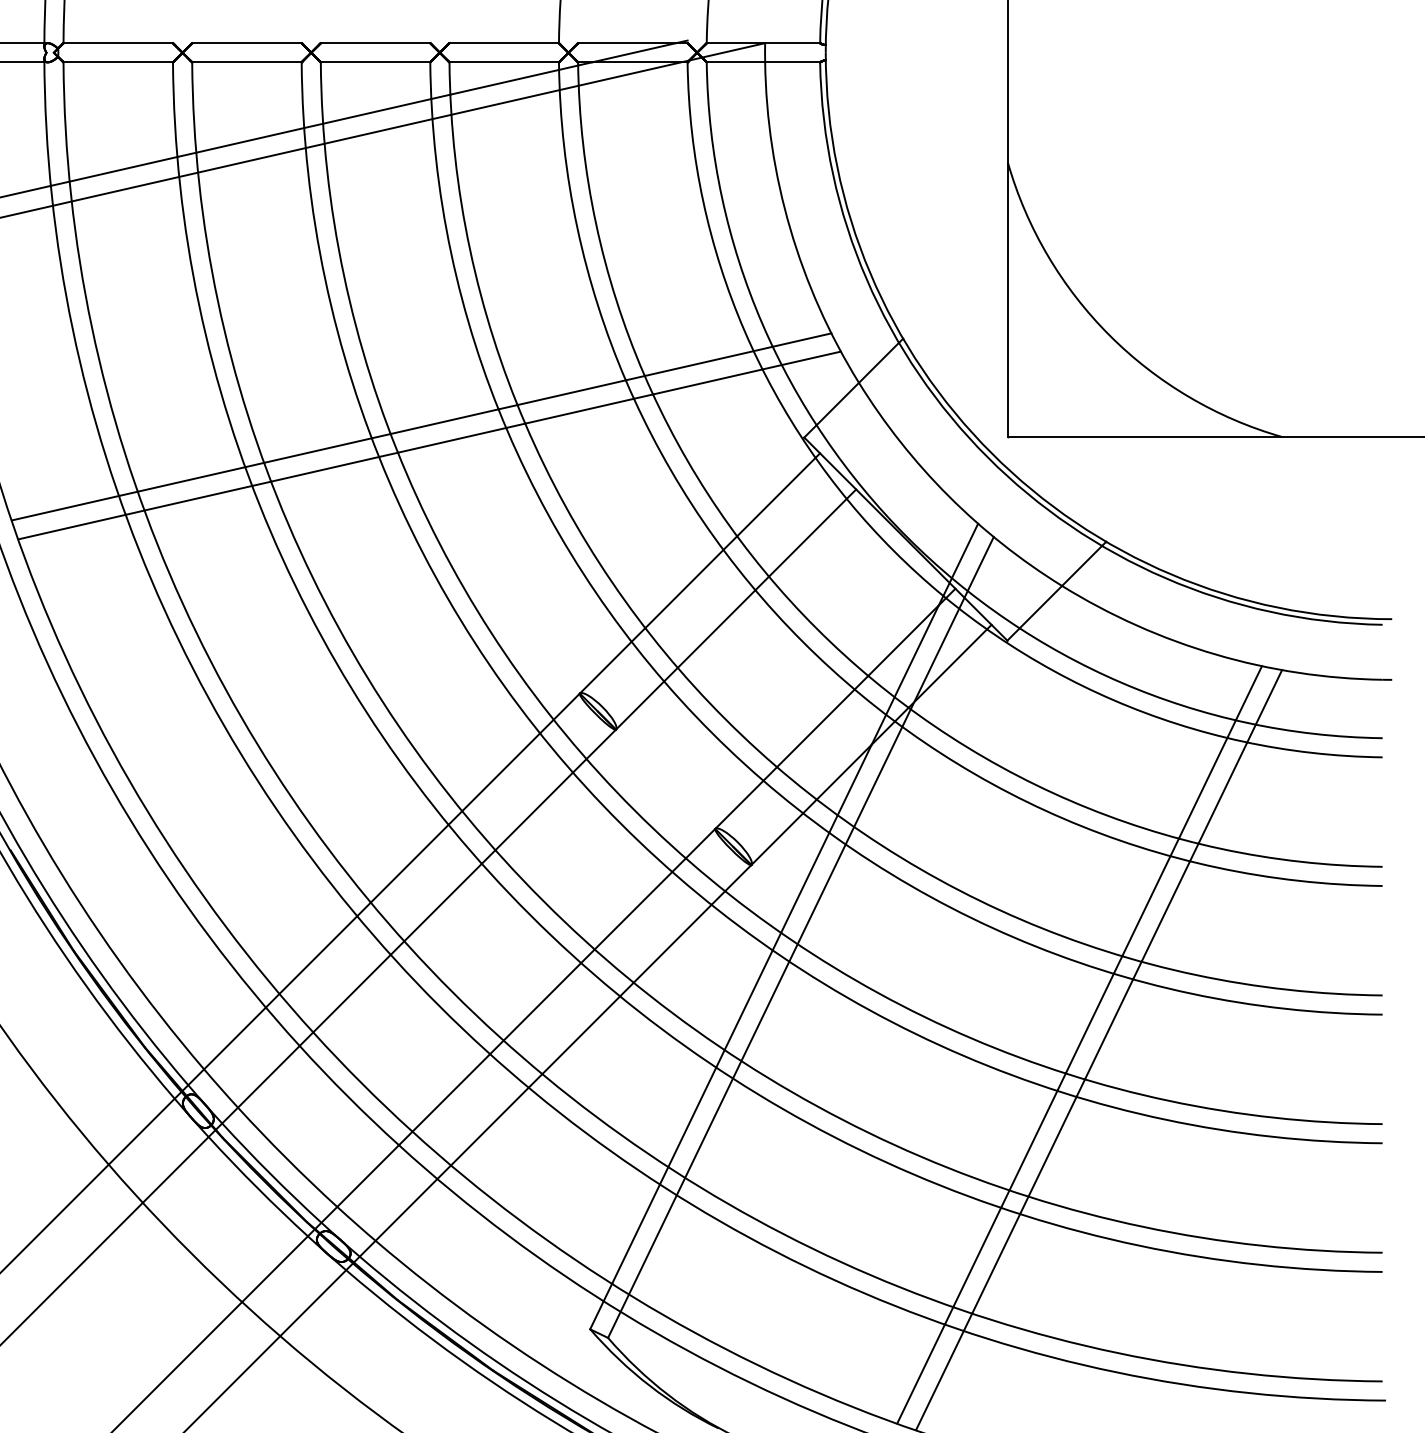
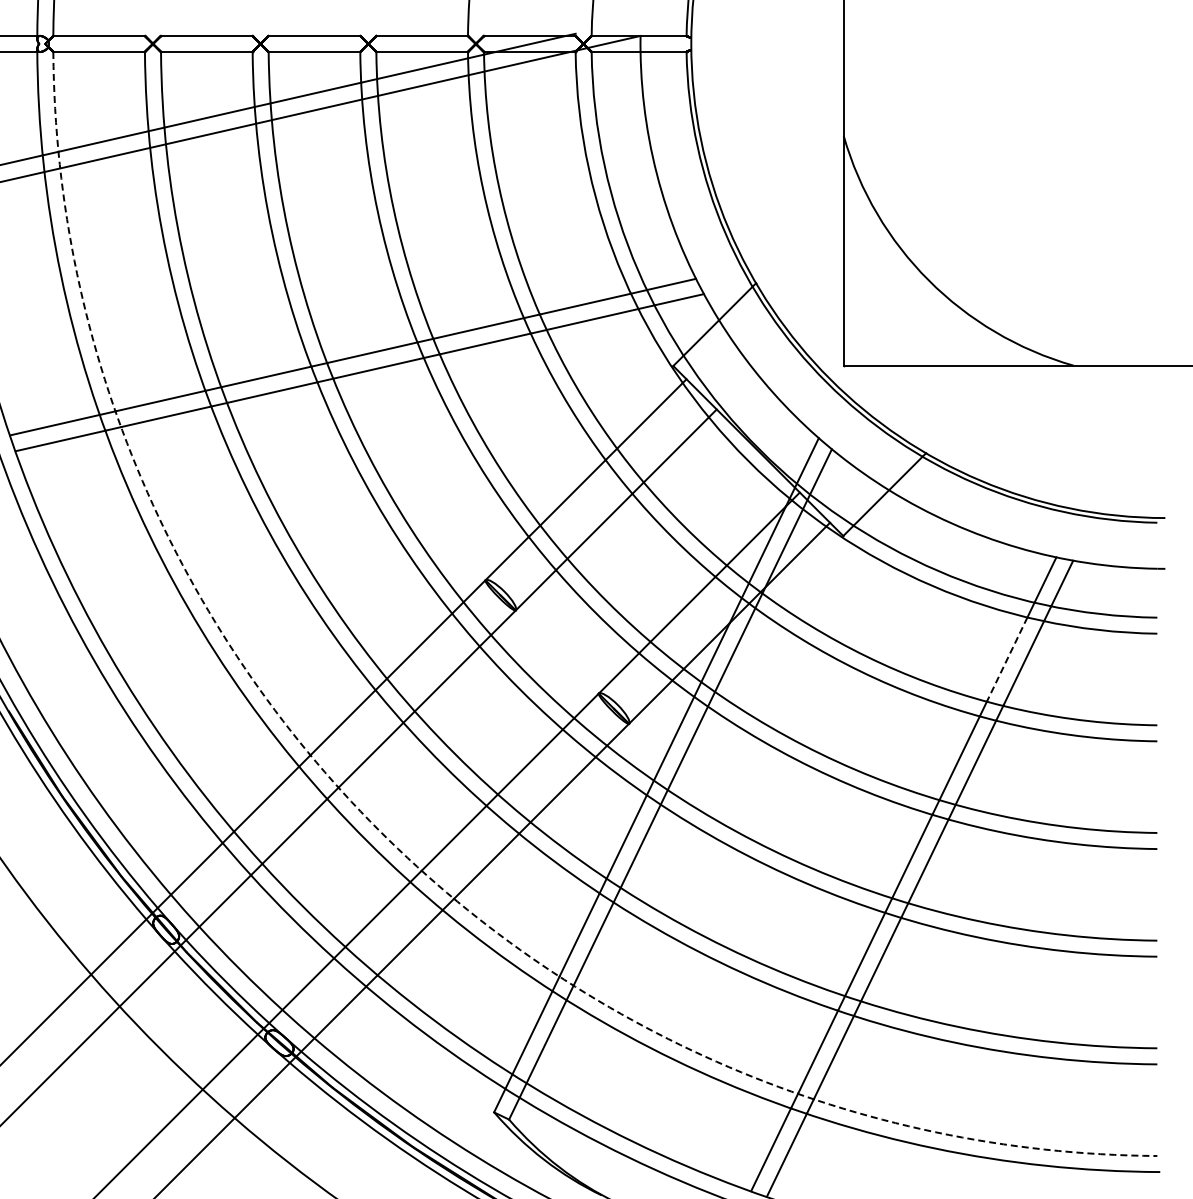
line: (1203, 788) -> (1007, 659), solid -> dashed
arc: (453, 992) -> (379, 830), solid -> dashed

